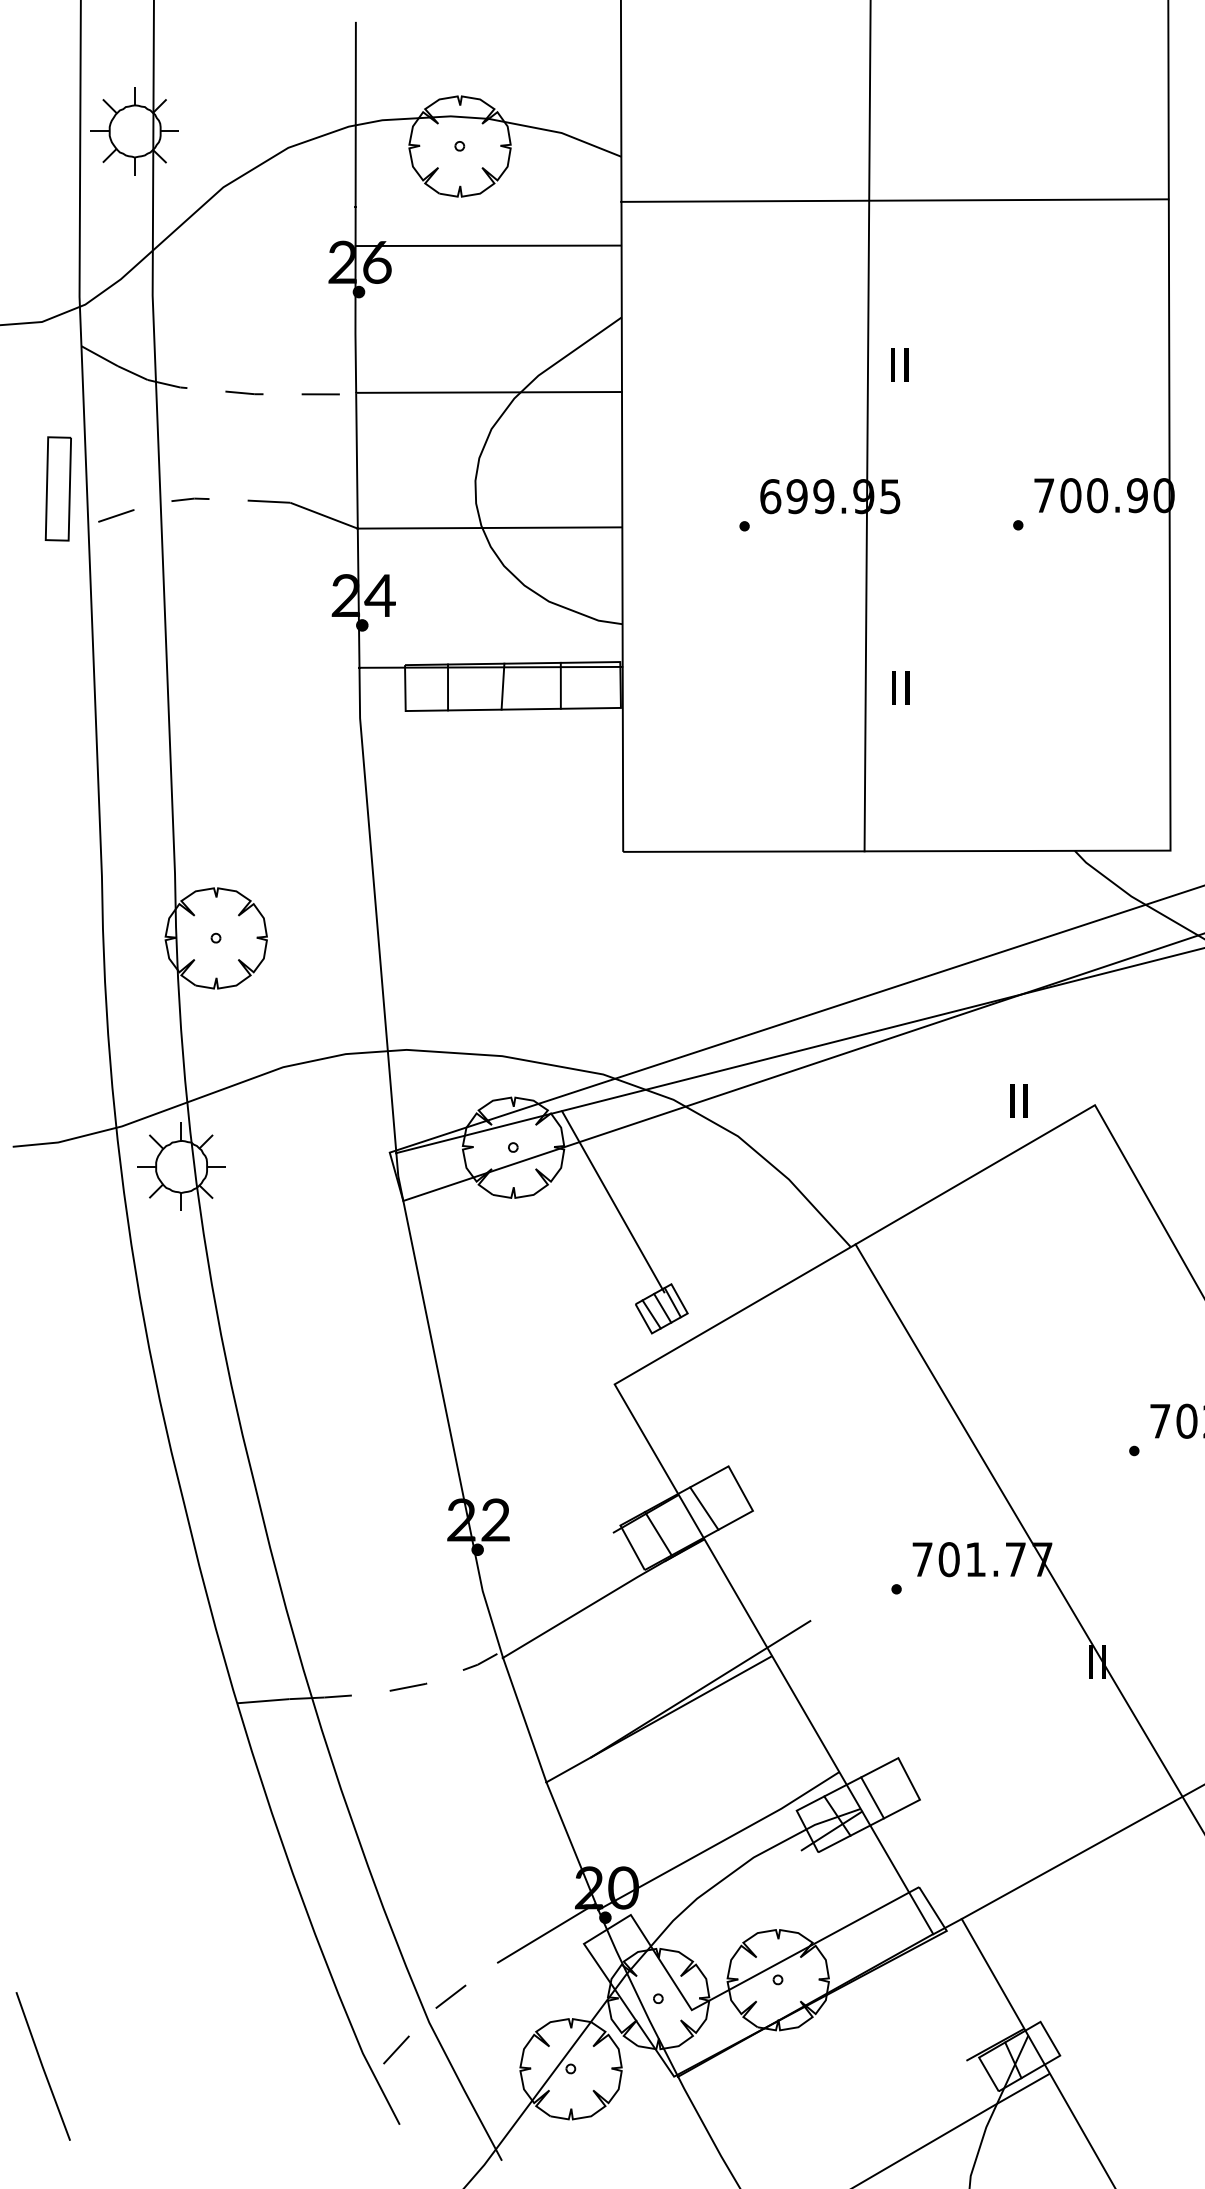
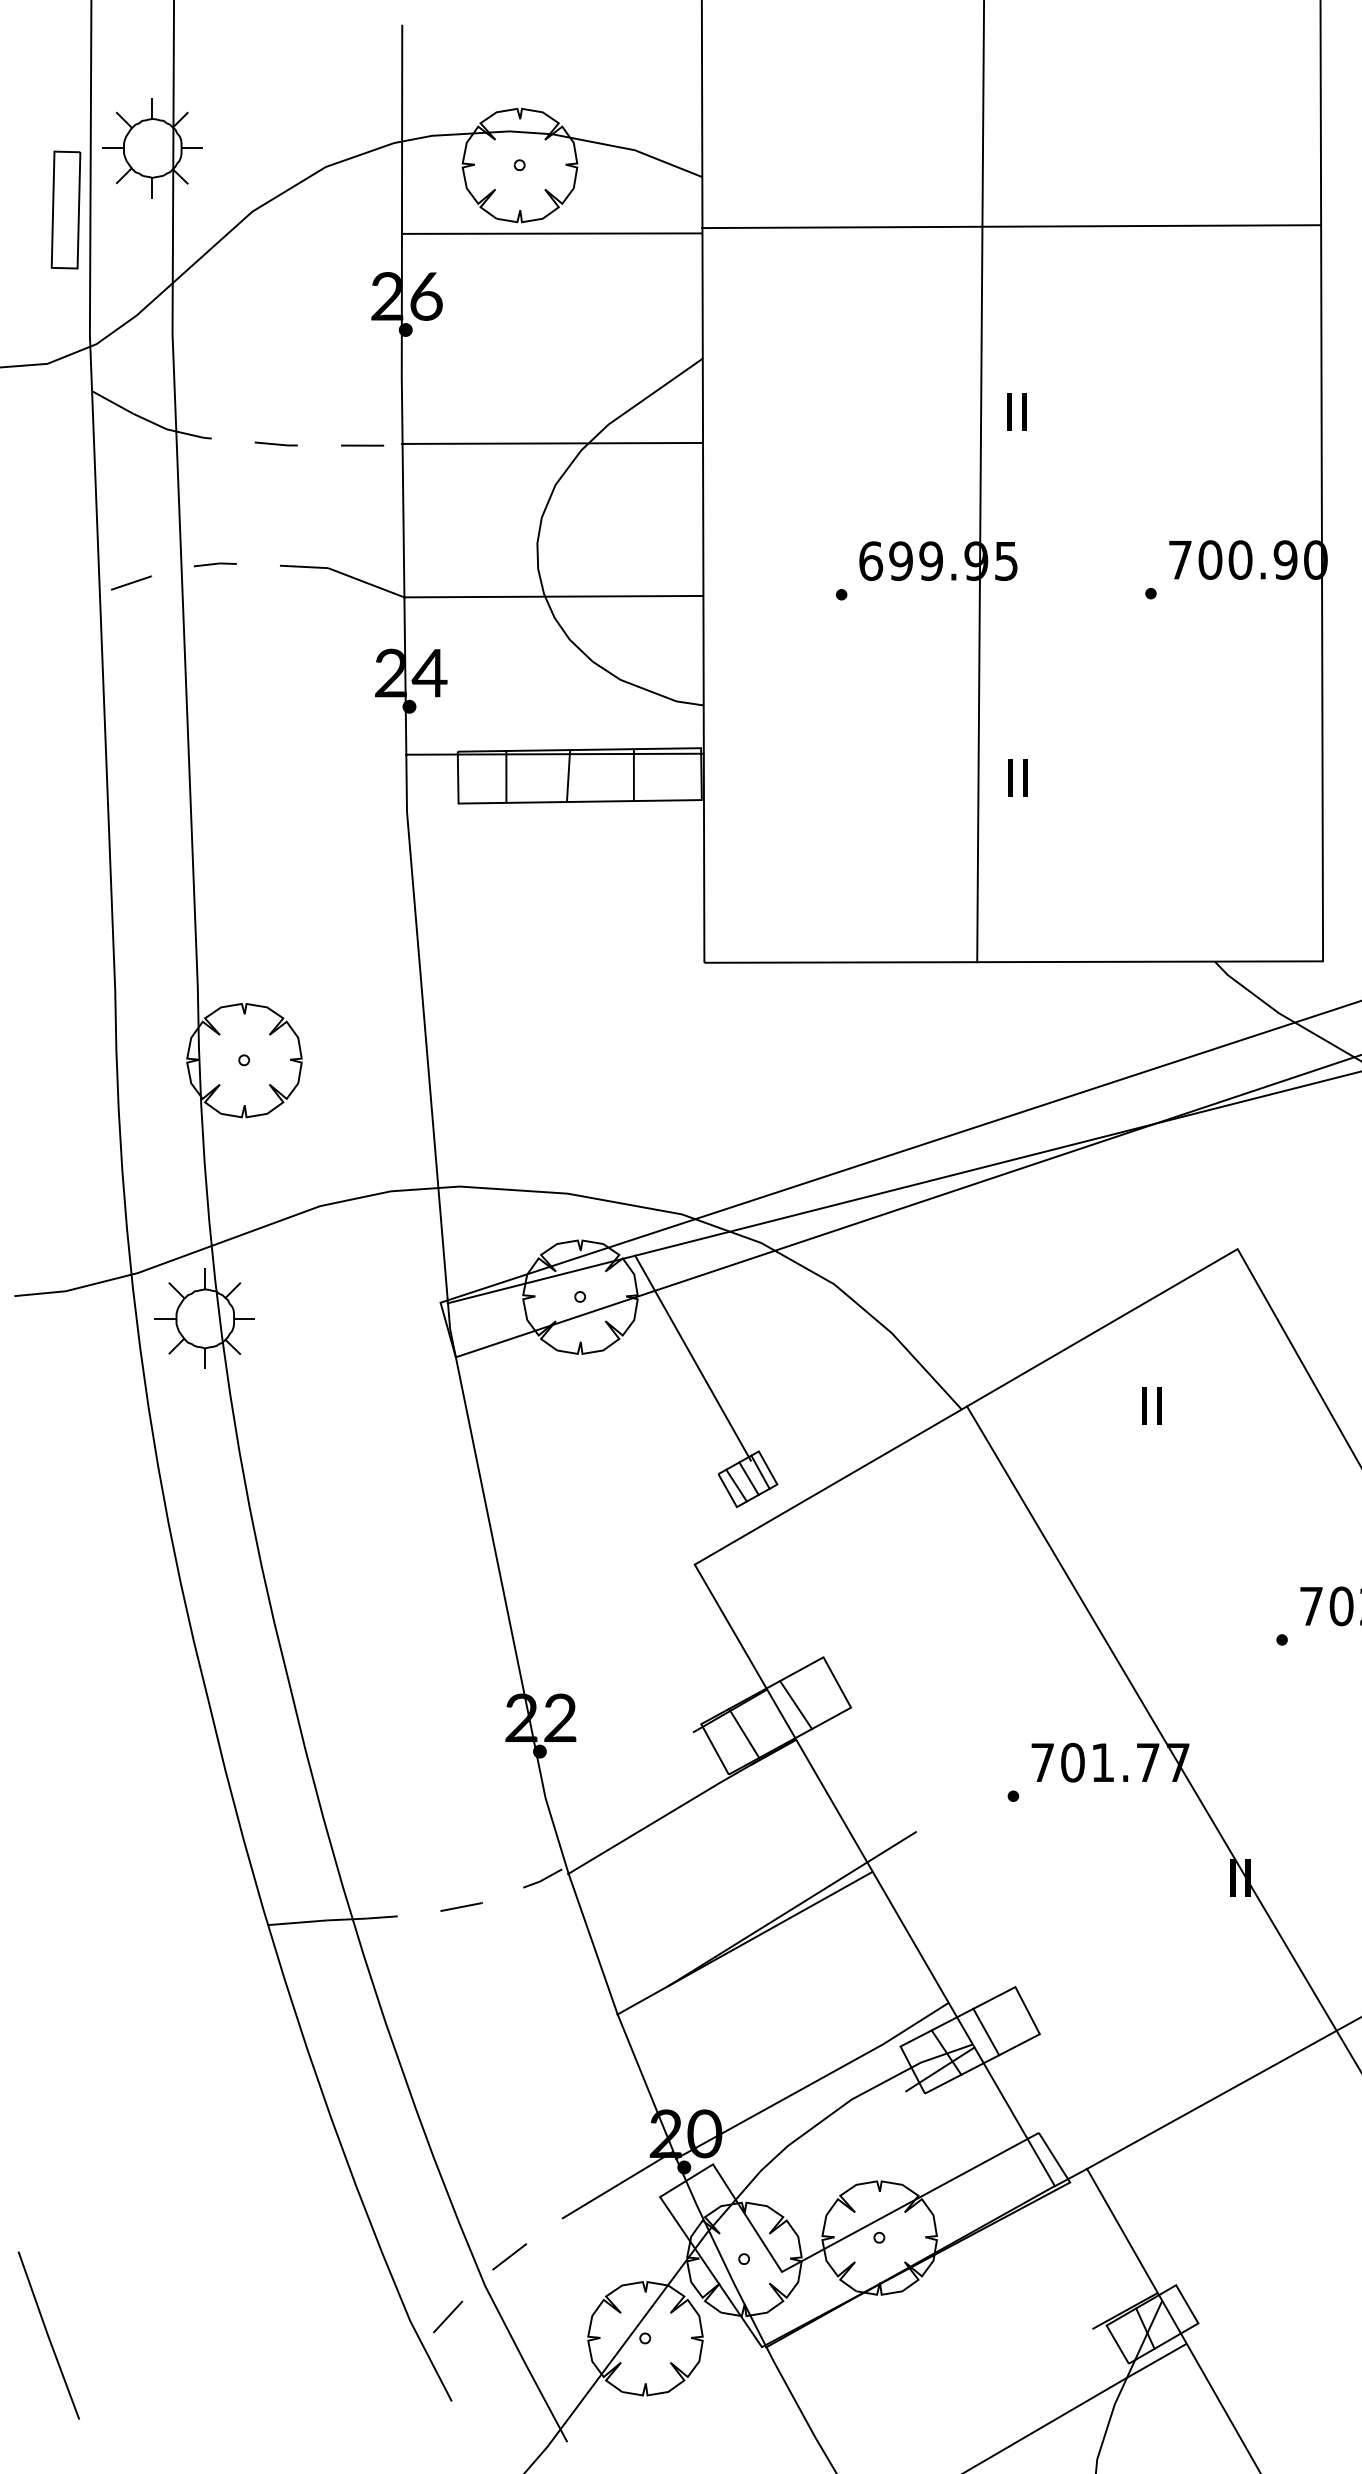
line: (488, 245) -> (552, 233), moved
part: (57, 488) -> (64, 209), moved
text: (1018, 1100) -> (1151, 1405), moved

